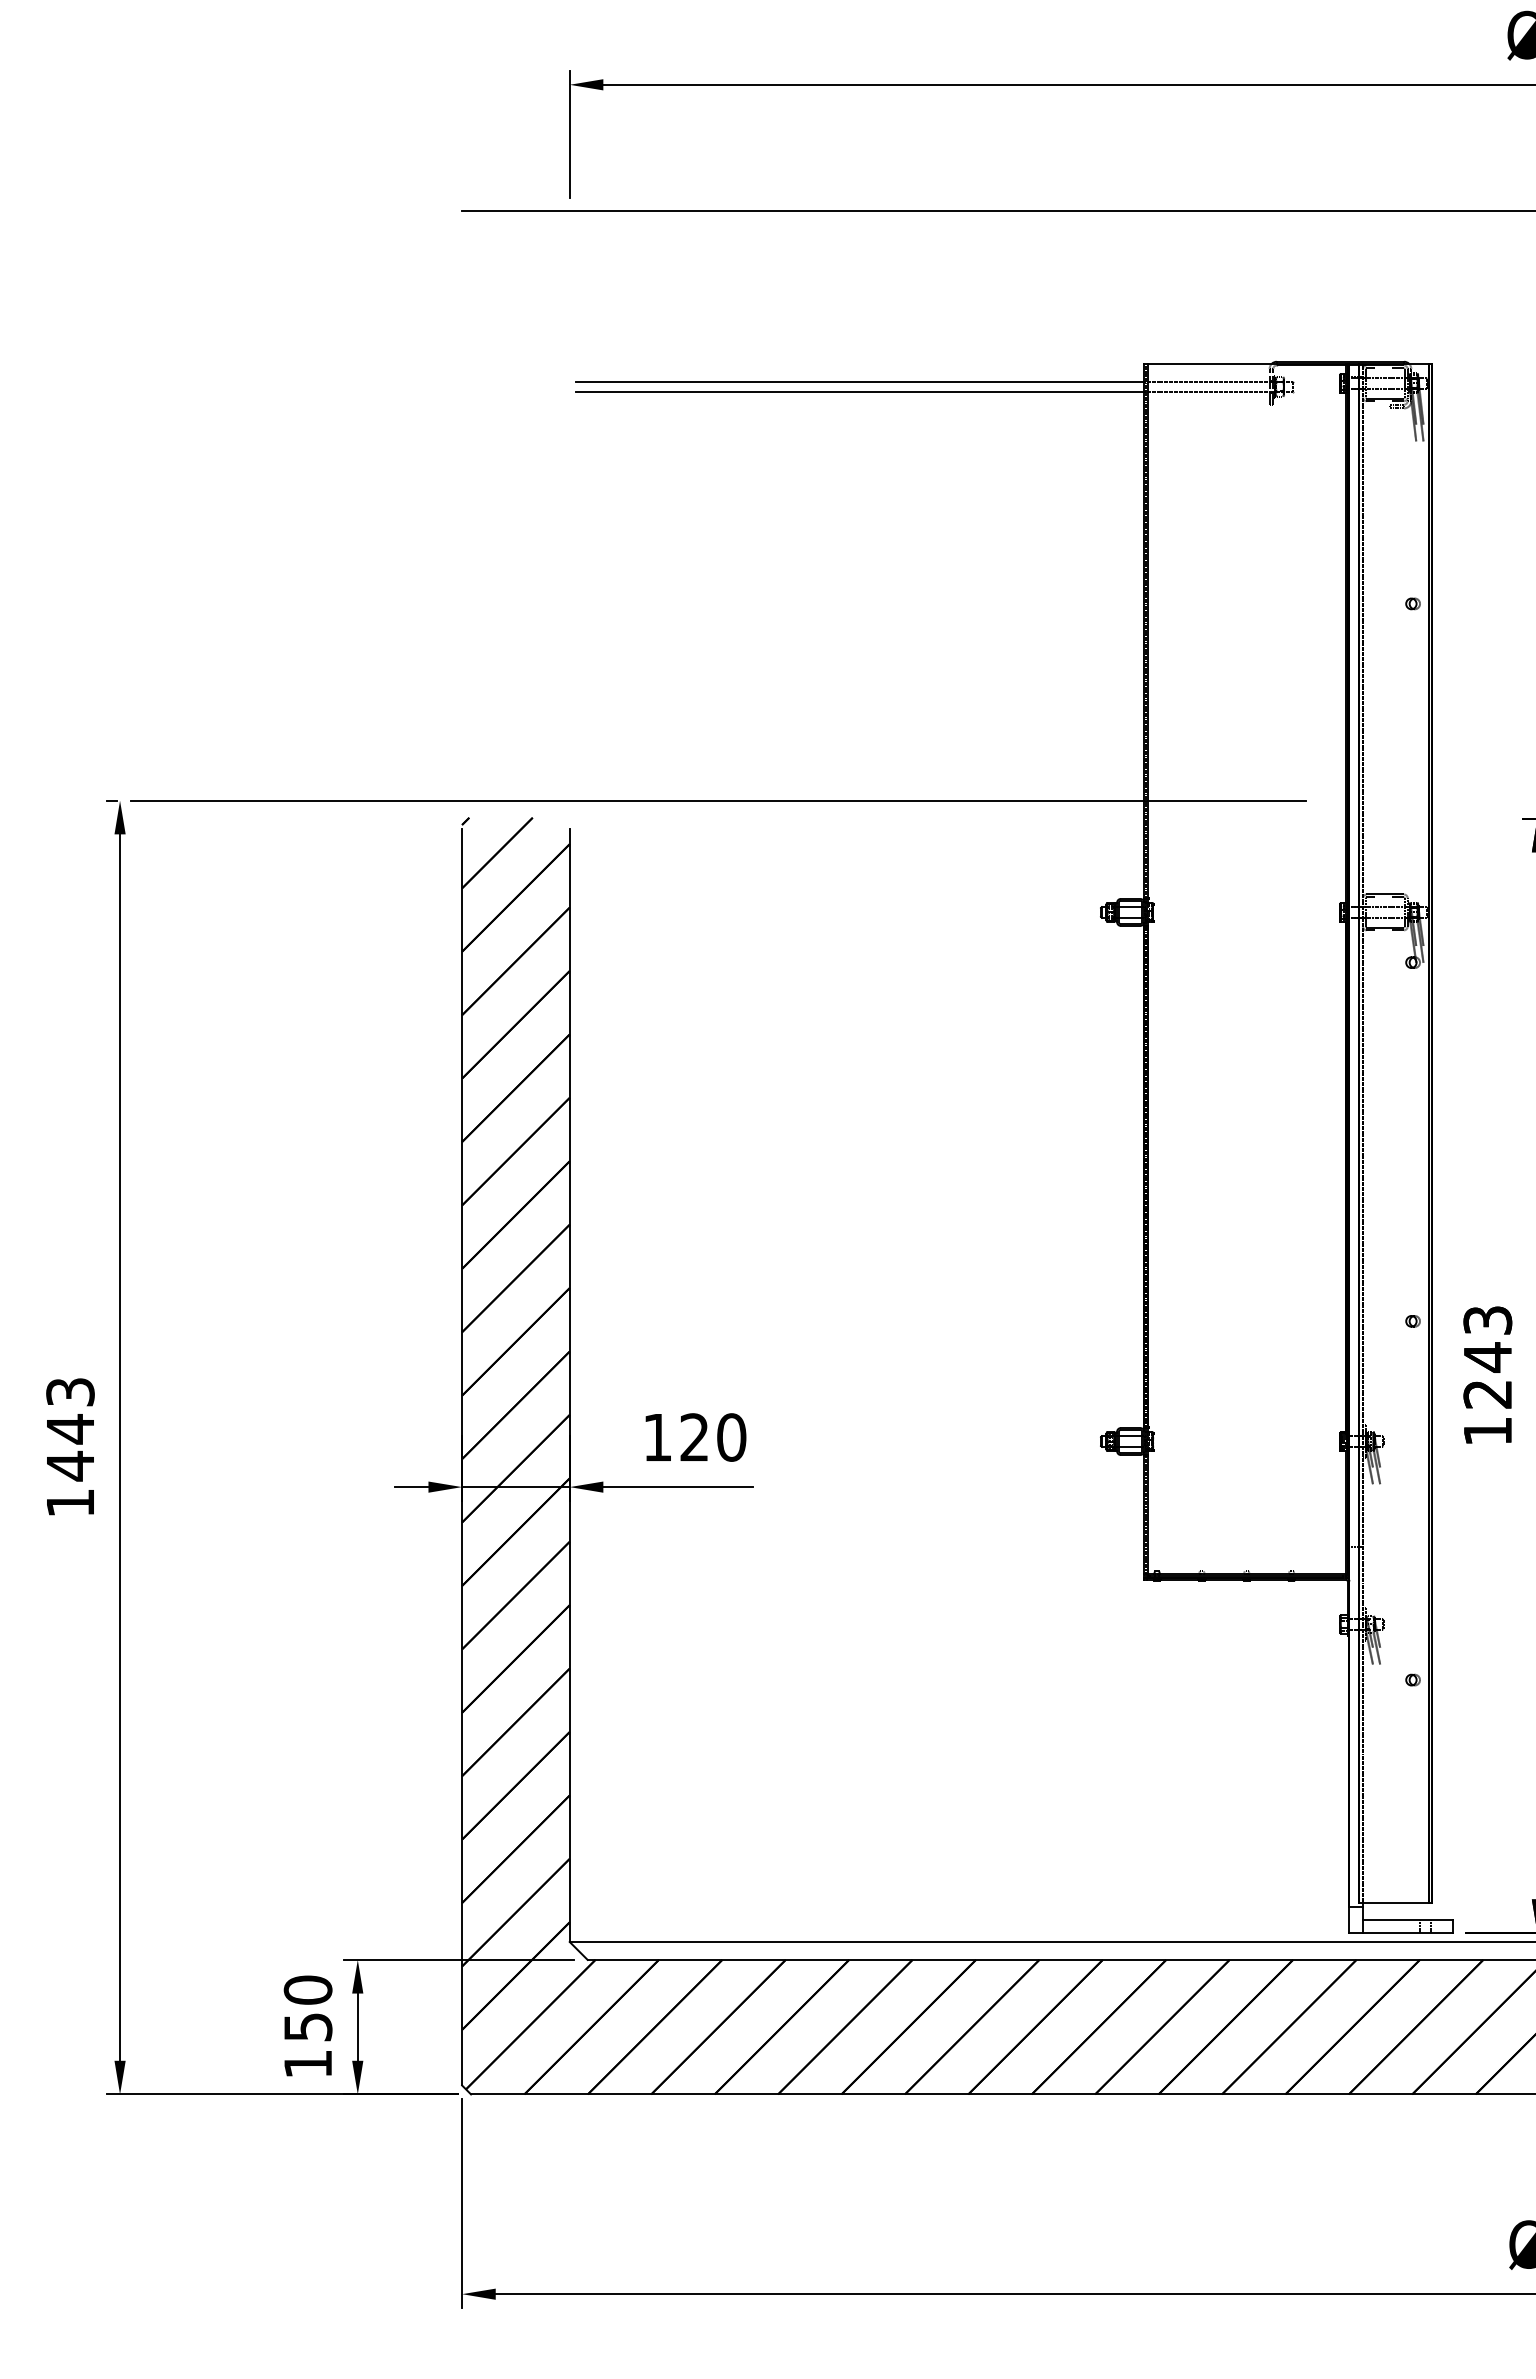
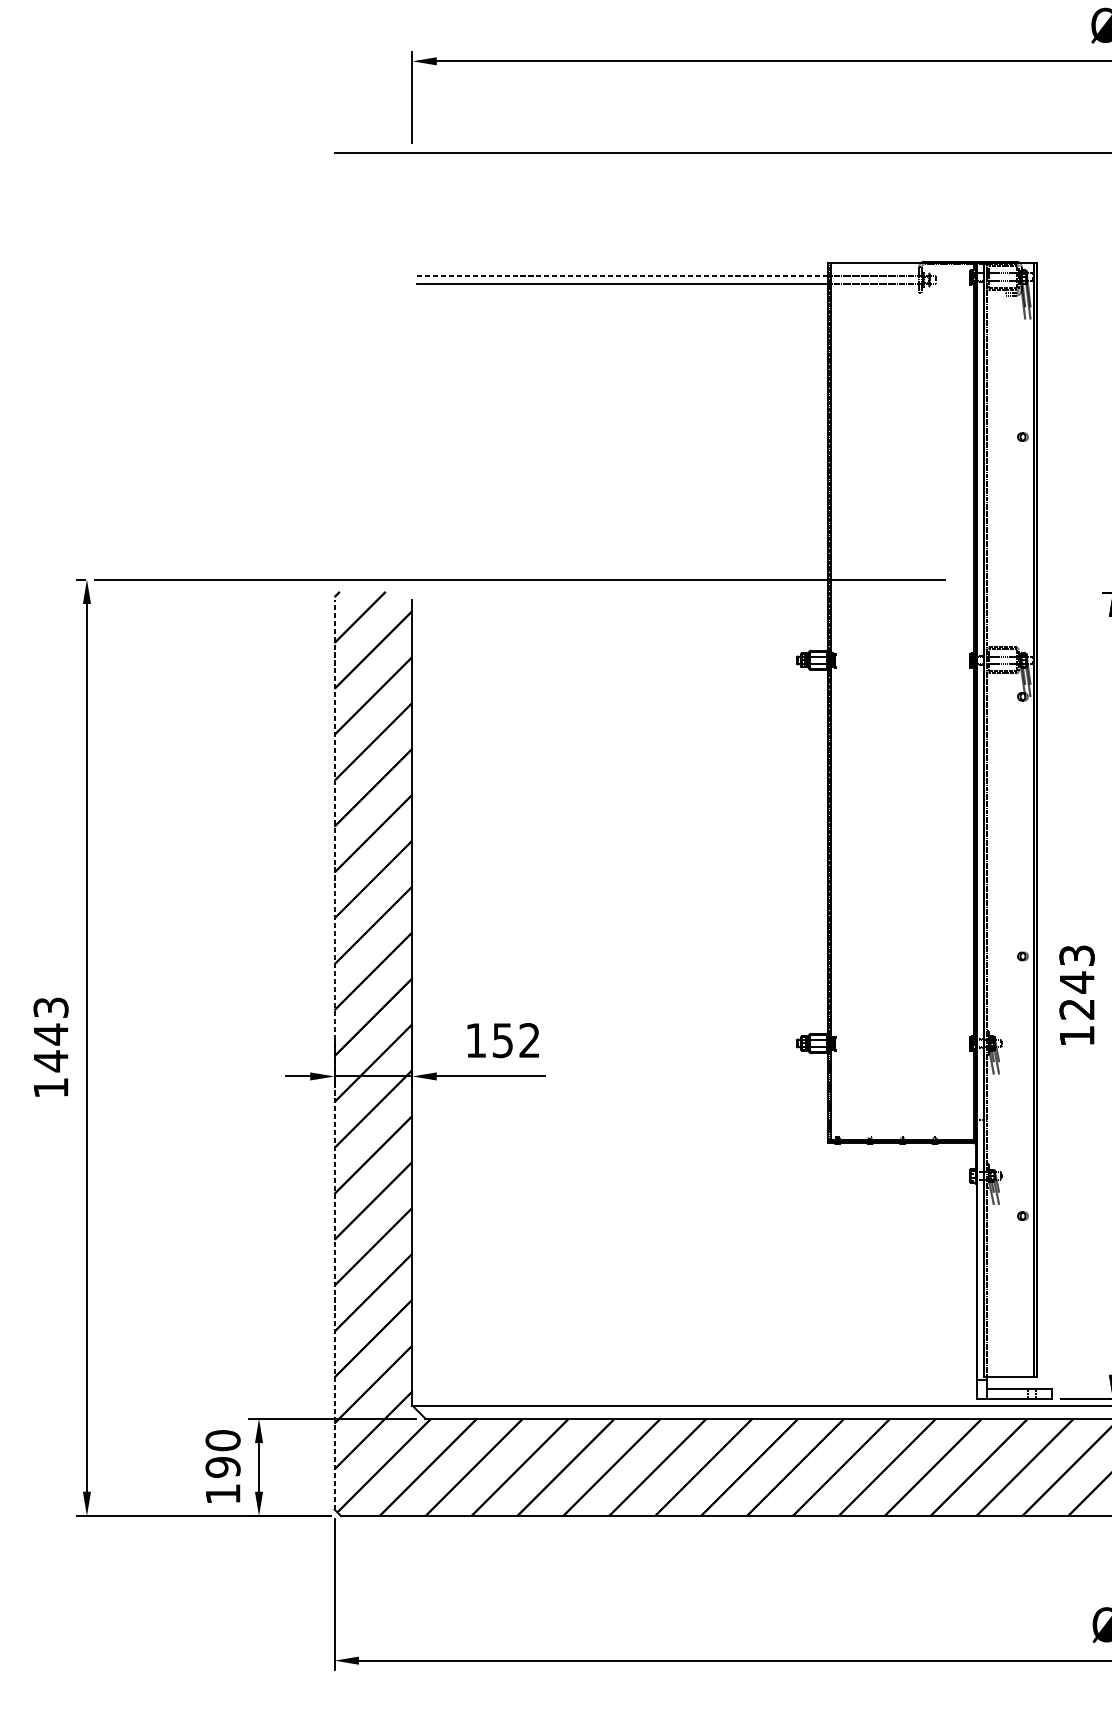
line: (860, 381) -> (622, 276), solid -> dashed
text: (713, 1437) -> (516, 1040), 120 -> 152
line: (462, 1456) -> (334, 1054), solid -> dashed
text: (307, 2026) -> (222, 1466), 150 -> 190

